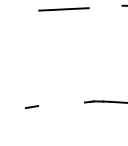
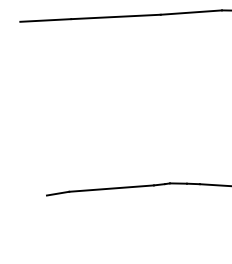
line: (105, 6) -> (191, 11), added
line: (25, 11) -> (46, 20), added
line: (61, 104) -> (111, 188), added

